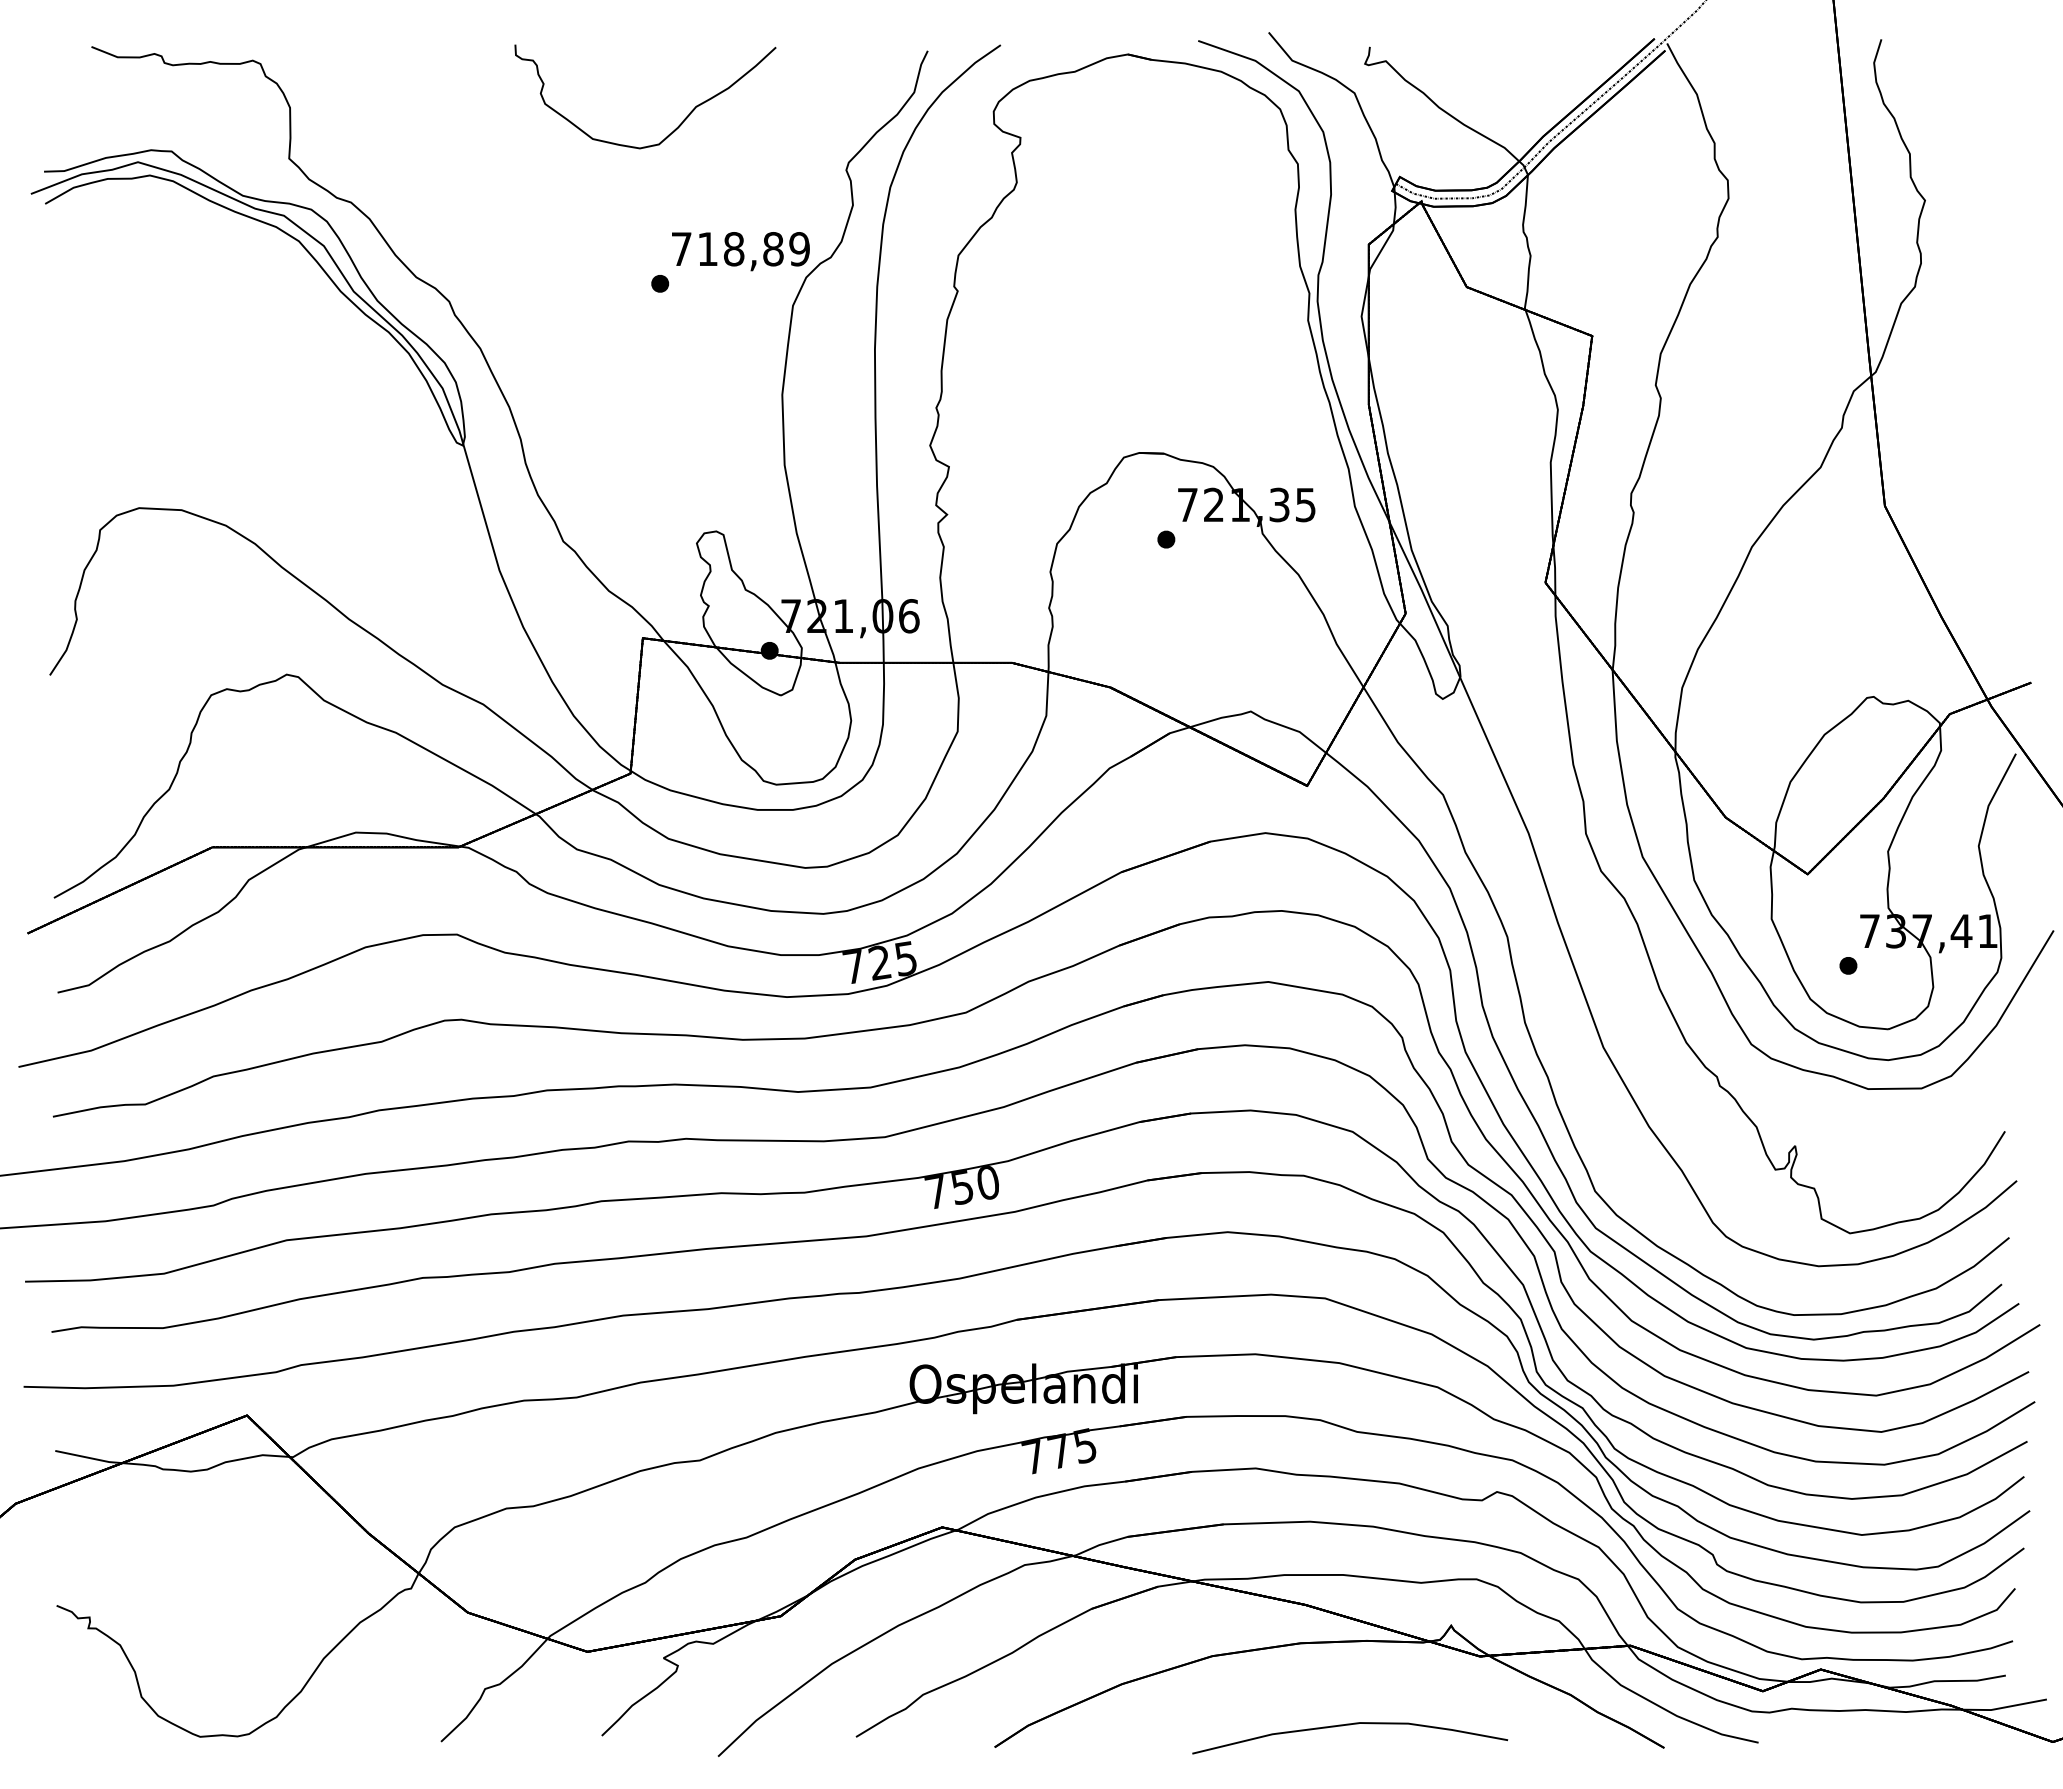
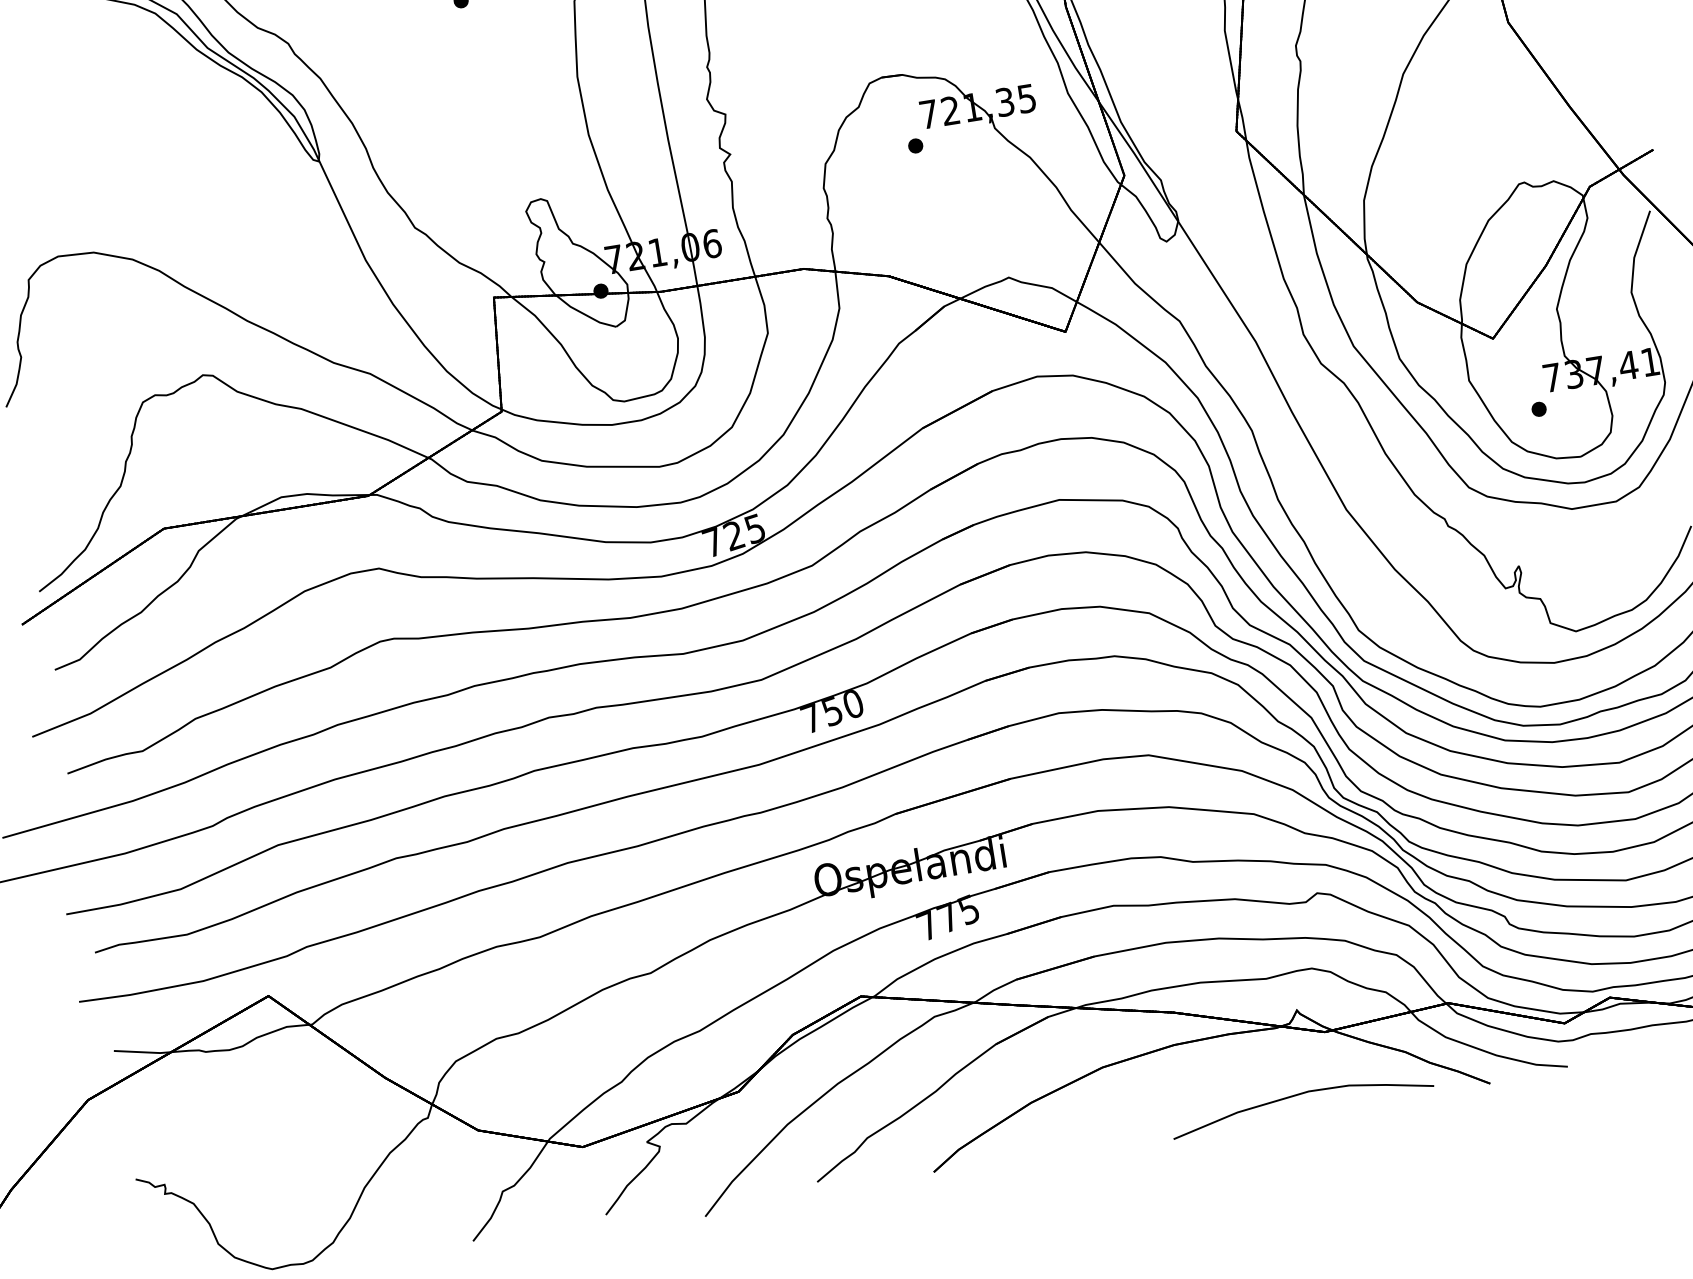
curve: (1350, 1725) -> (1301, 1094), moved

